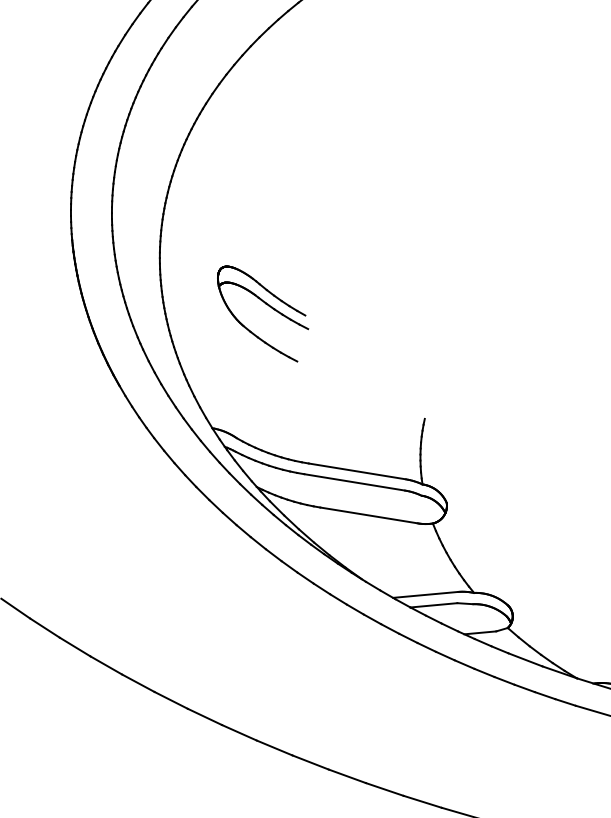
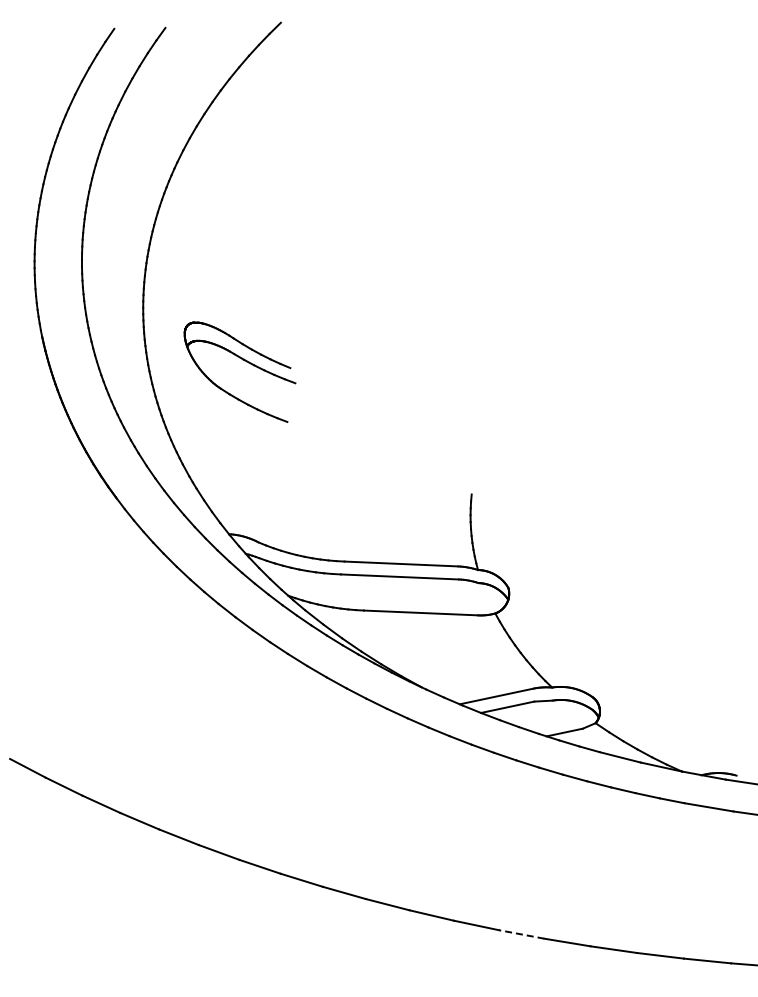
part: (266, 305) -> (244, 361), moved
line: (422, 801) -> (521, 934), solid -> dashed

